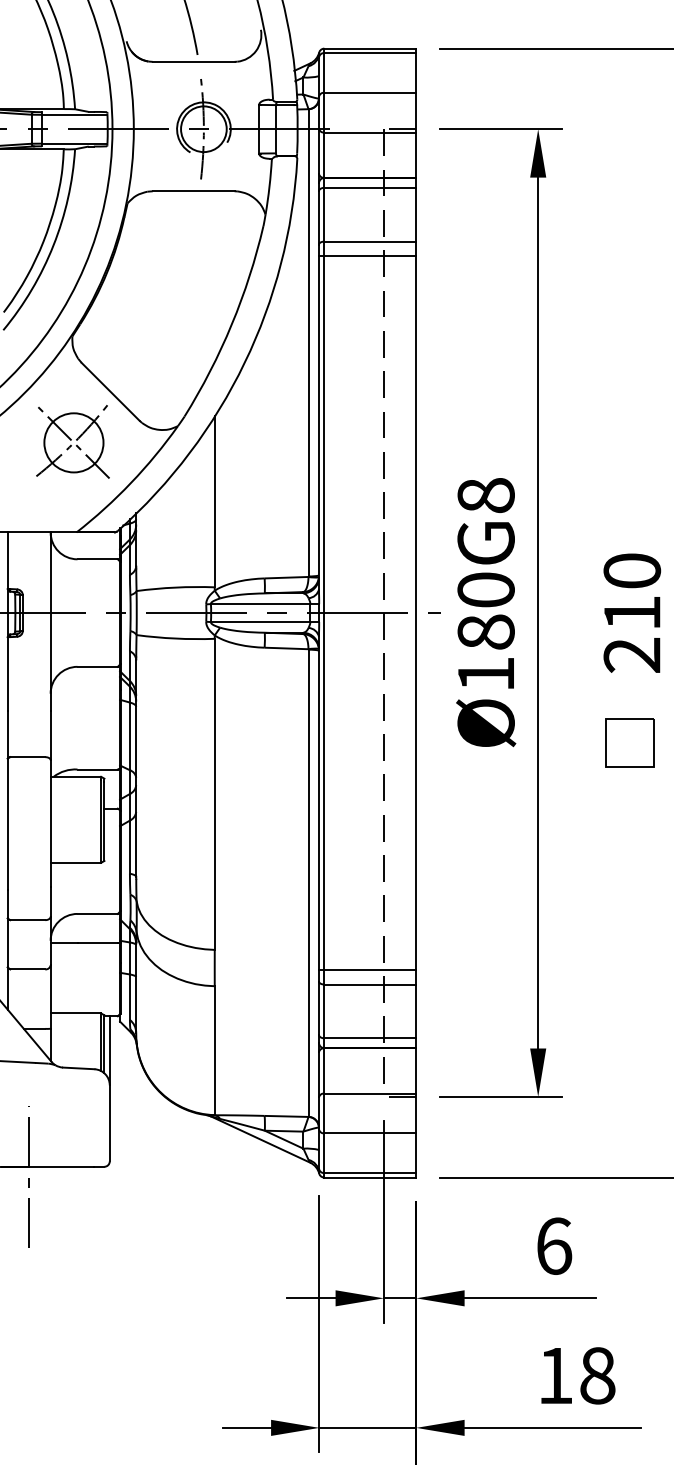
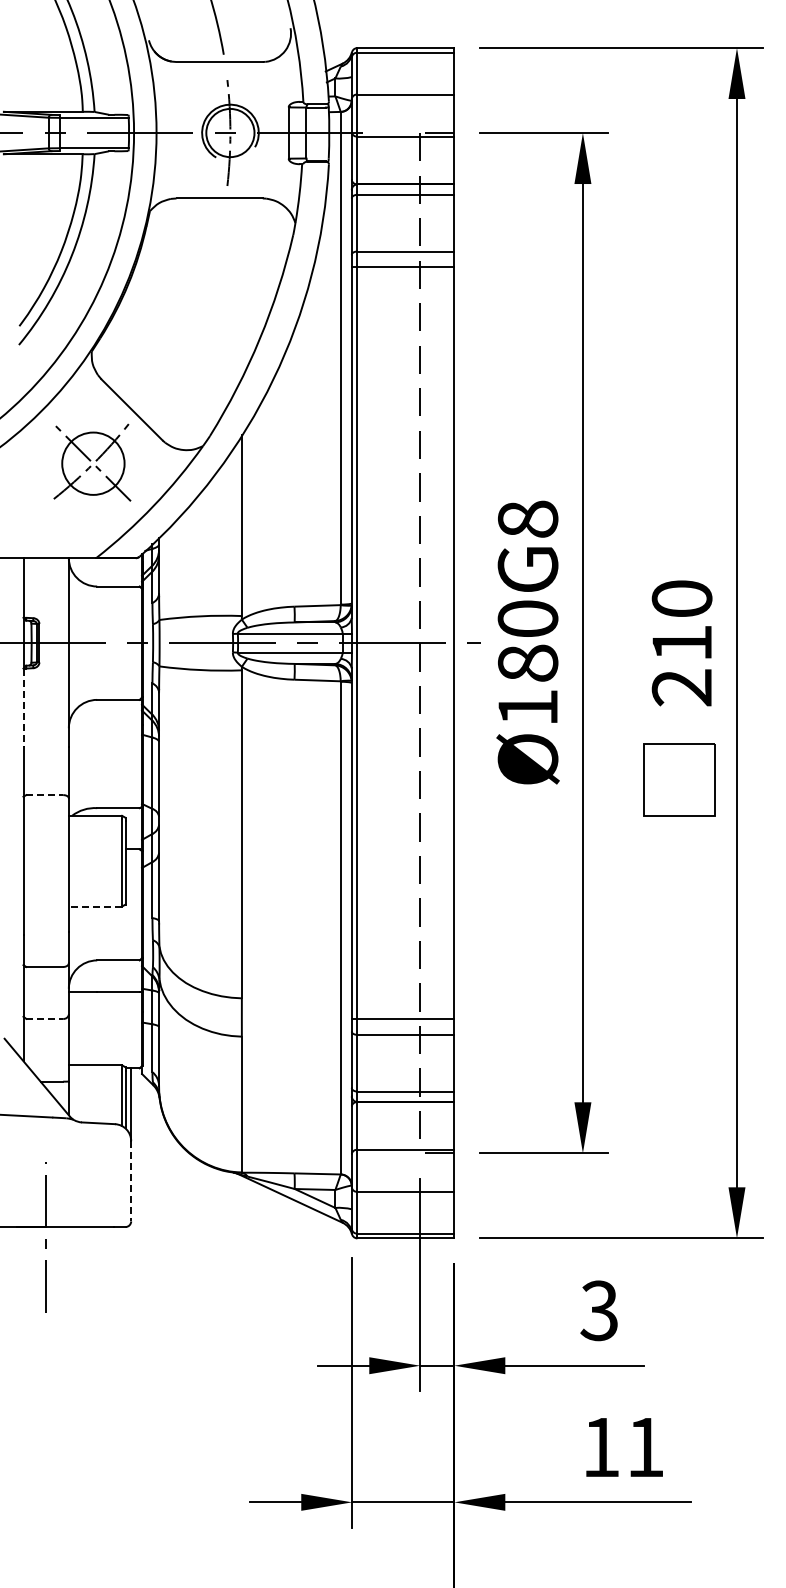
line: (7, 675) -> (23, 708), solid -> dashed
part: (629, 743) -> (679, 780), size x1.4
line: (28, 757) -> (45, 795), solid -> dashed
line: (75, 862) -> (95, 906), solid -> dashed
line: (28, 969) -> (45, 1018), solid -> dashed
line: (110, 1123) -> (131, 1181), solid -> dashed
text: (553, 1245) -> (599, 1310), 6 -> 3
text: (597, 1375) -> (645, 1447), 18 -> 11

